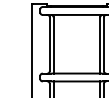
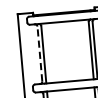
line: (49, 44) -> (39, 54), solid -> dashed

